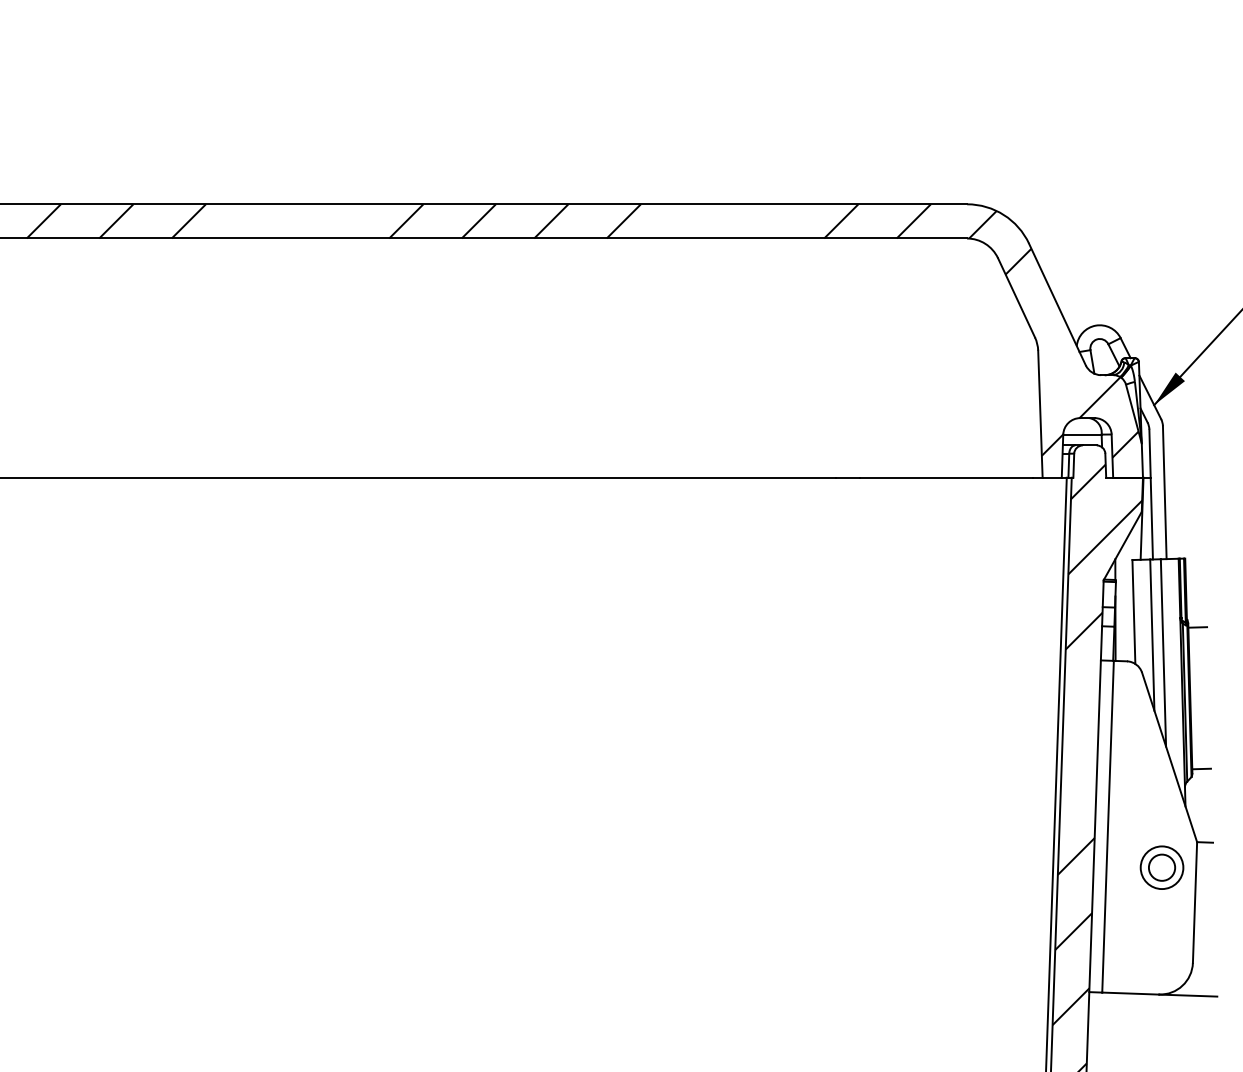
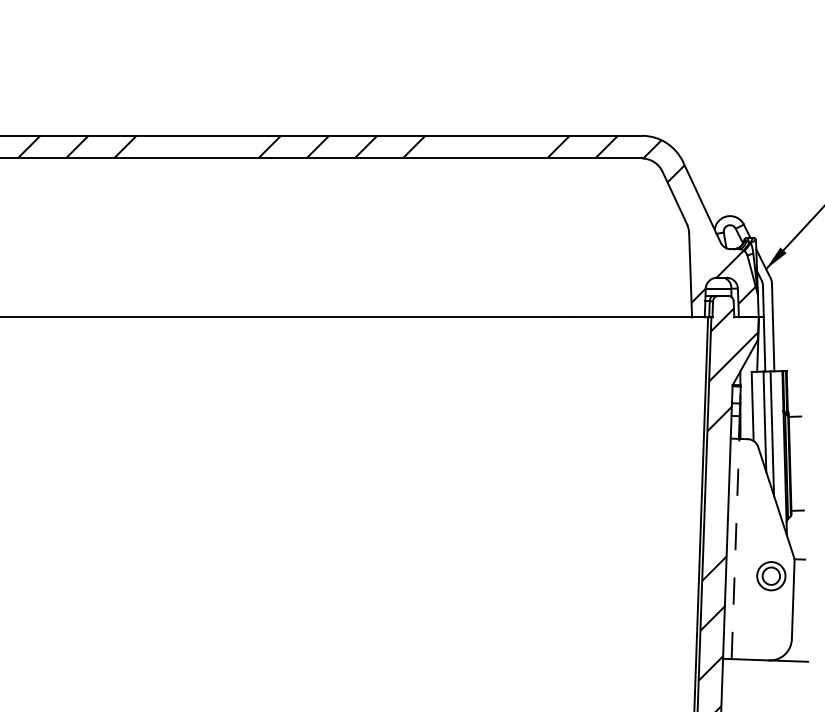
line: (1108, 825) -> (735, 548), solid -> dashed

